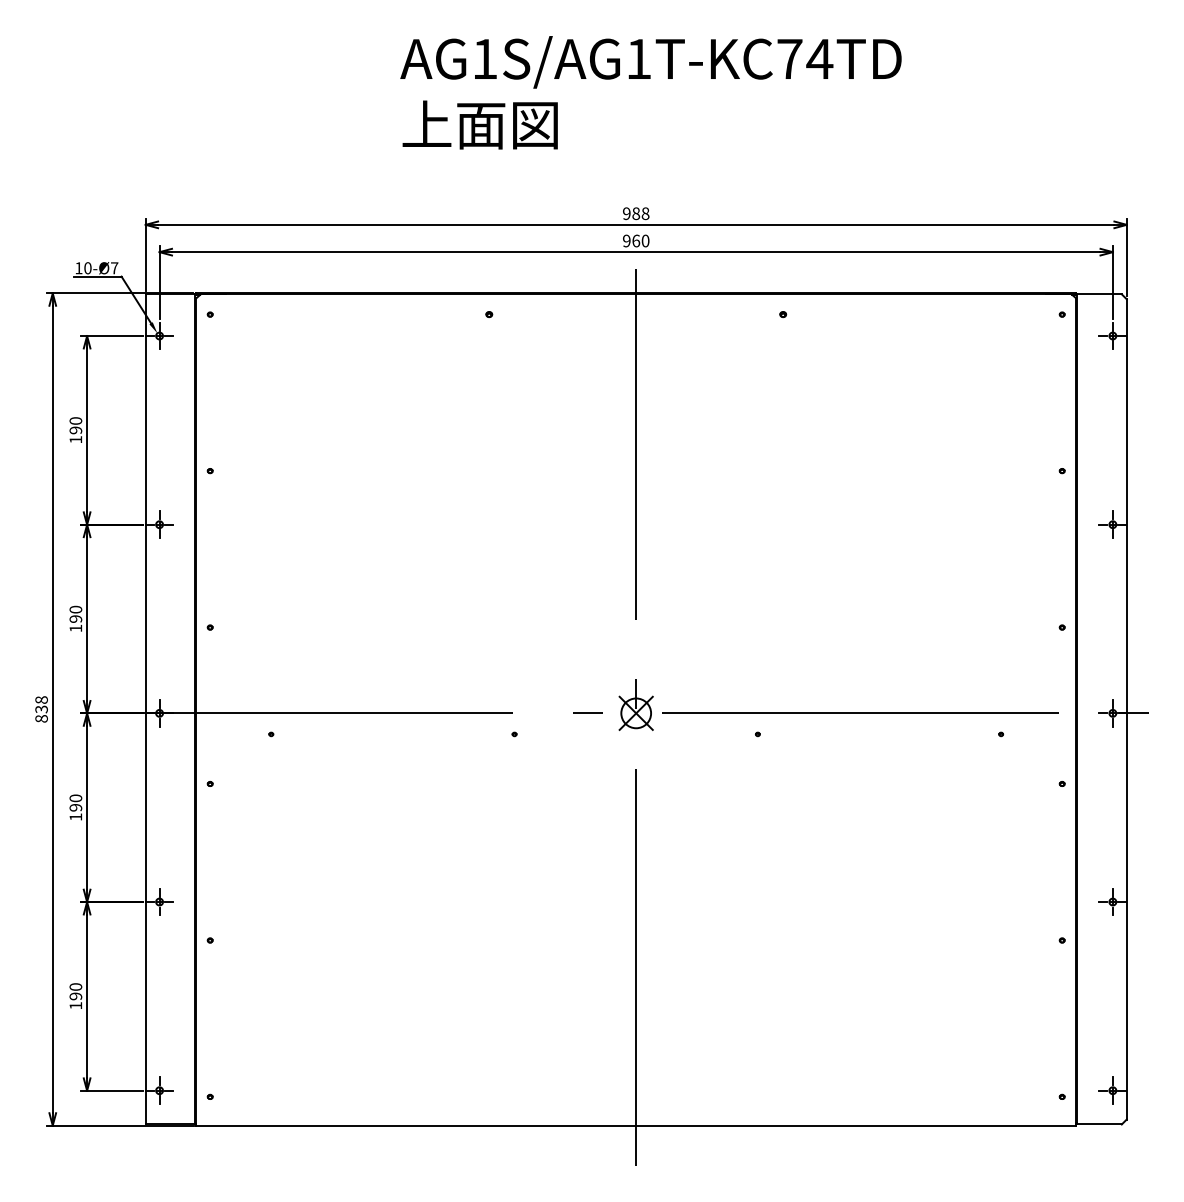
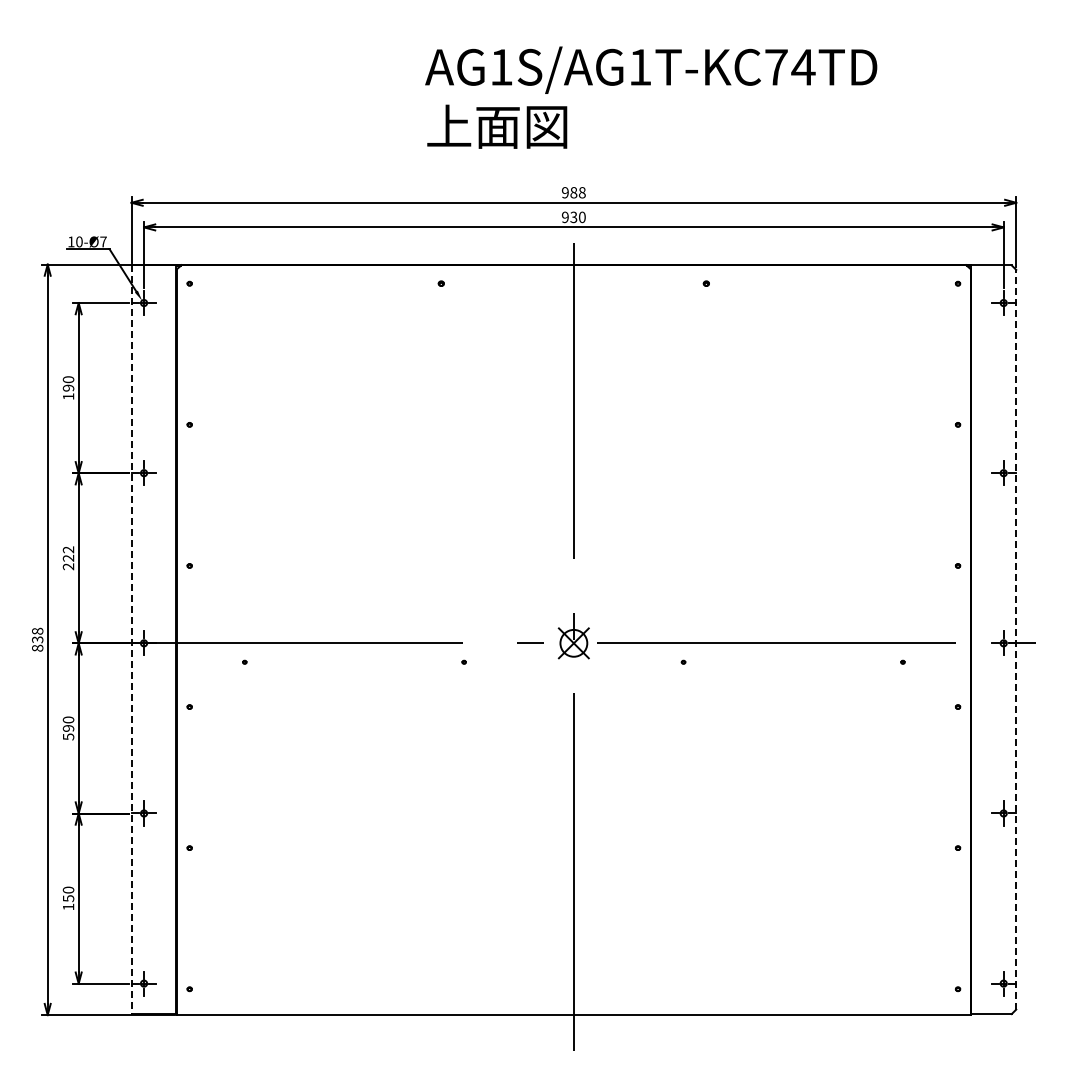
text: (651, 92) -> (651, 97), moved
text: (635, 240) -> (573, 216), 960 -> 930
text: (75, 619) -> (68, 558), 190 -> 222
line: (1127, 709) -> (1016, 639), solid -> dashed
line: (145, 710) -> (131, 640), solid -> dashed
text: (75, 816) -> (68, 736), 190 -> 590
text: (75, 996) -> (68, 898), 190 -> 150

